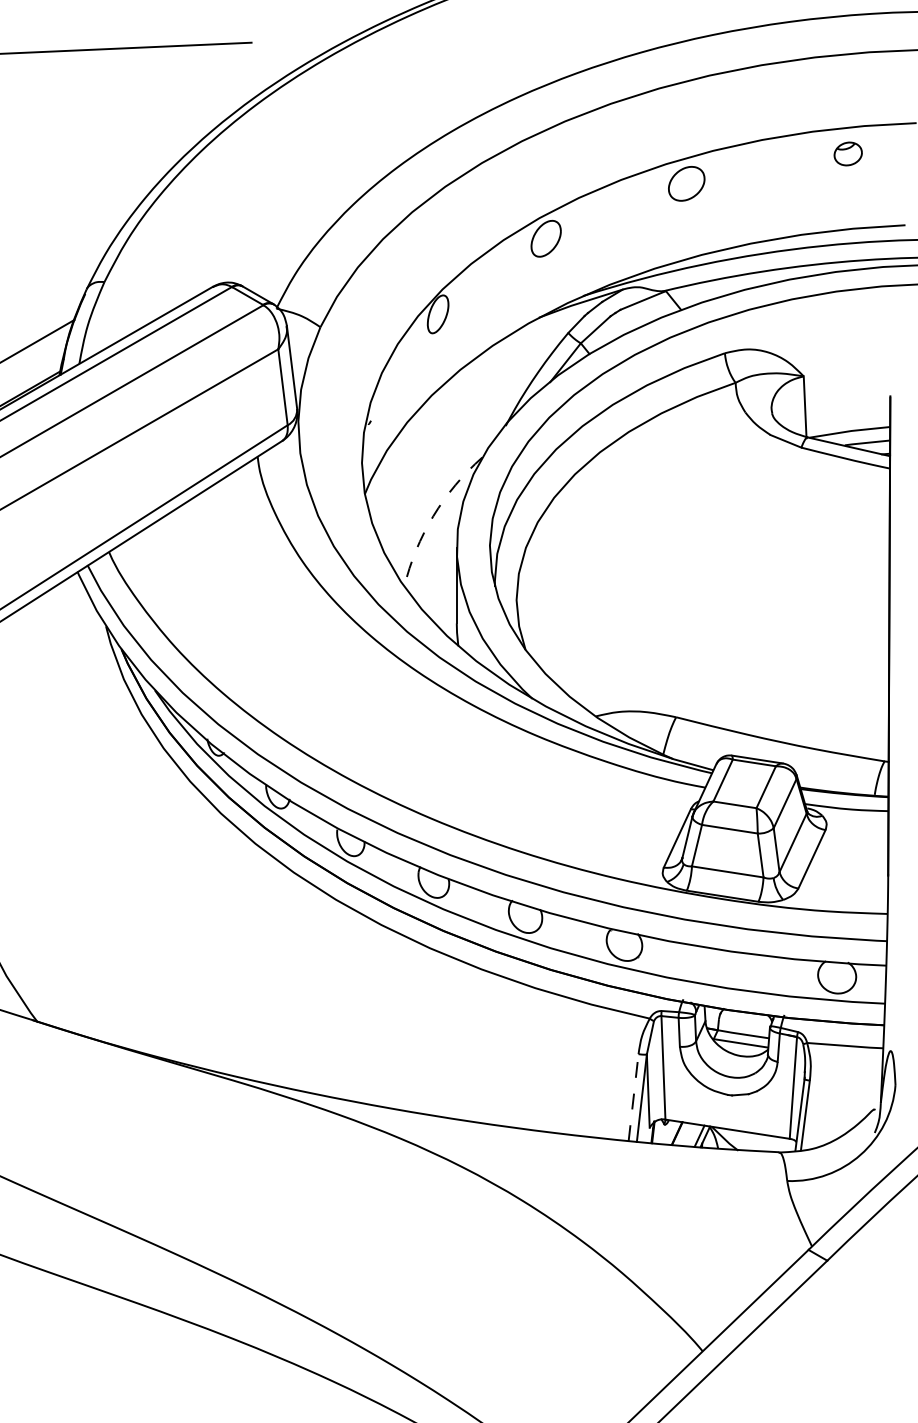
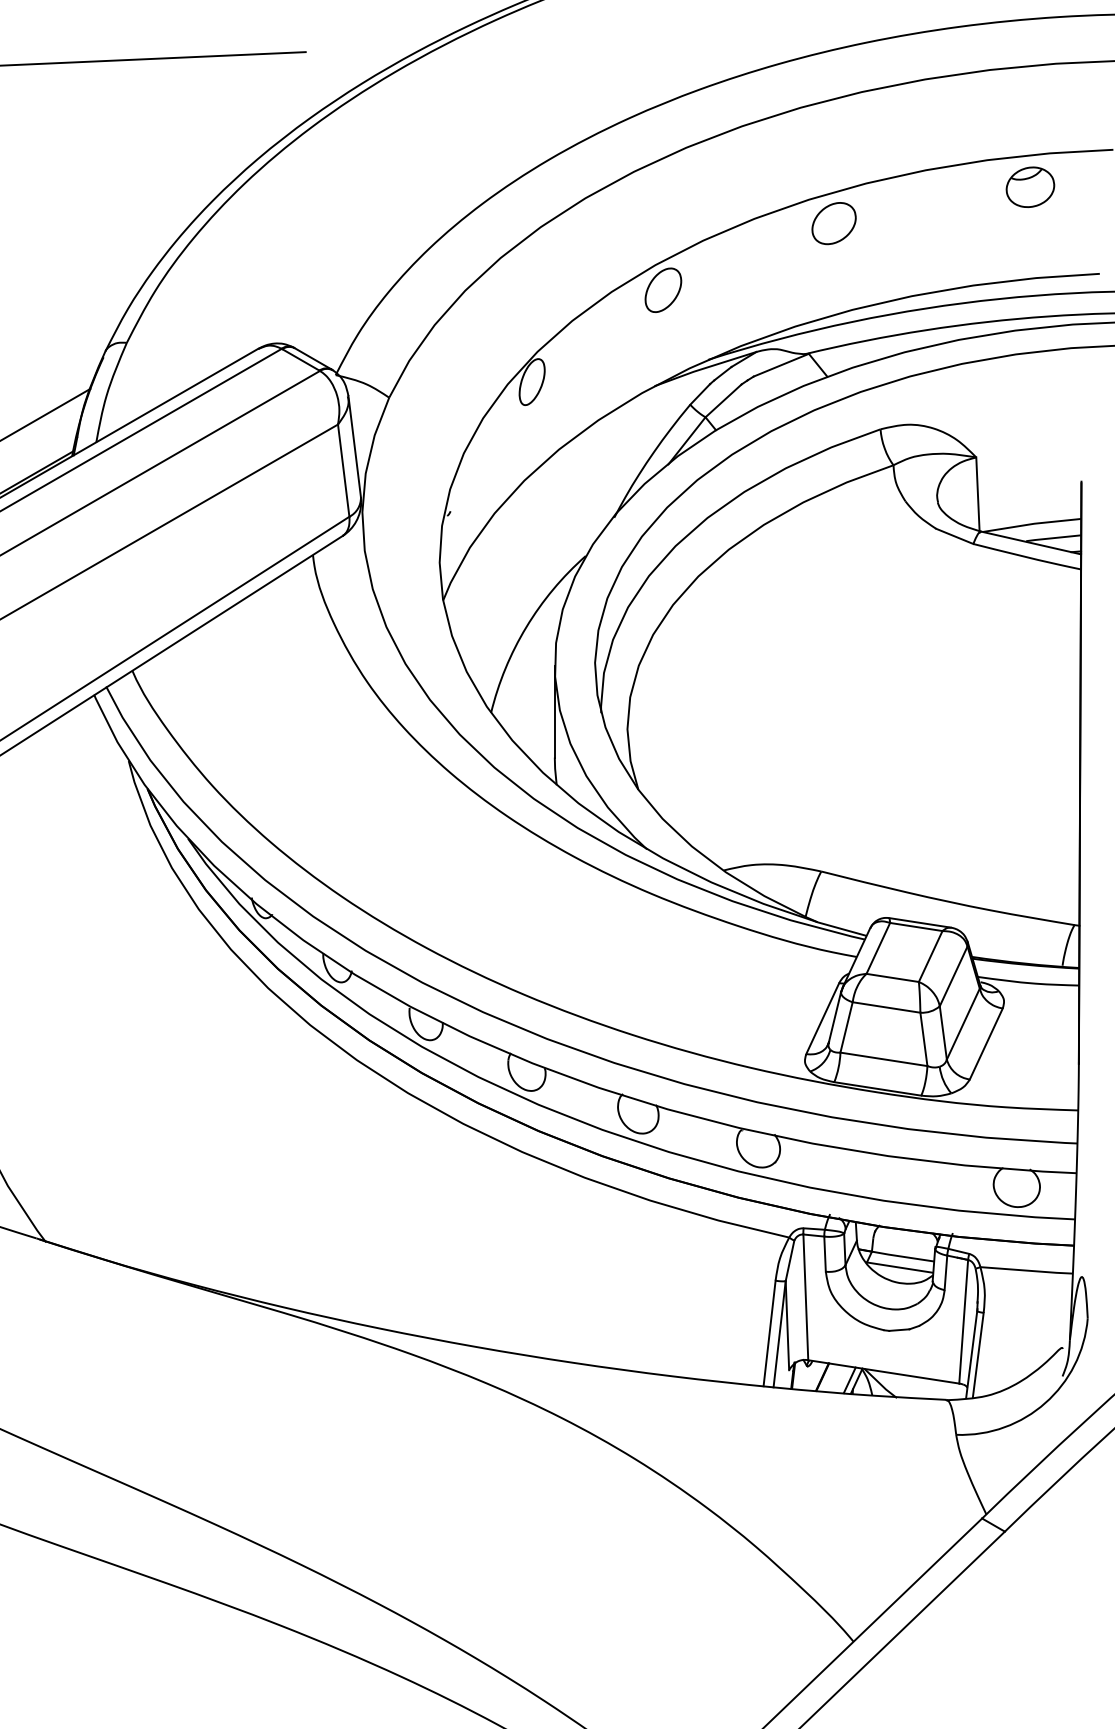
part: (847, 153) -> (1029, 186), size x1.43
arc: (433, 516) -> (526, 627), dashed -> solid
line: (633, 1097) -> (769, 1333), dashed -> solid

